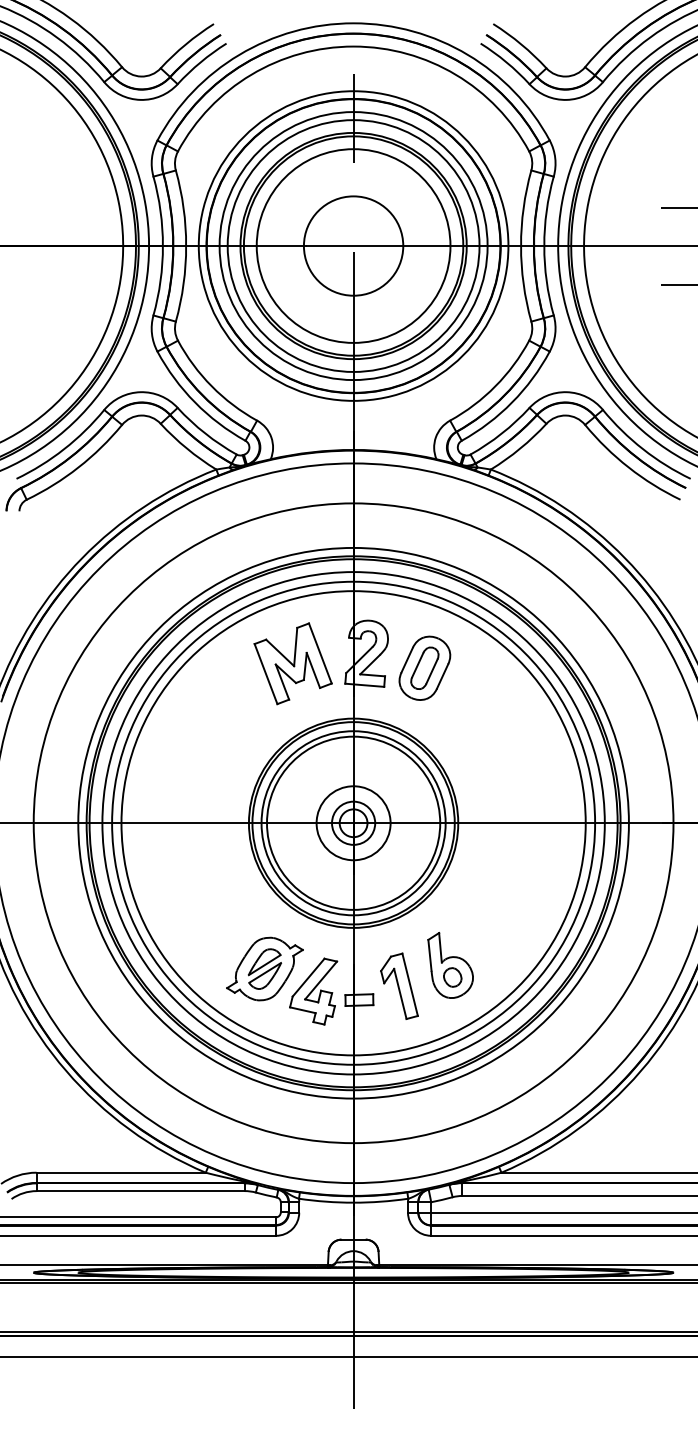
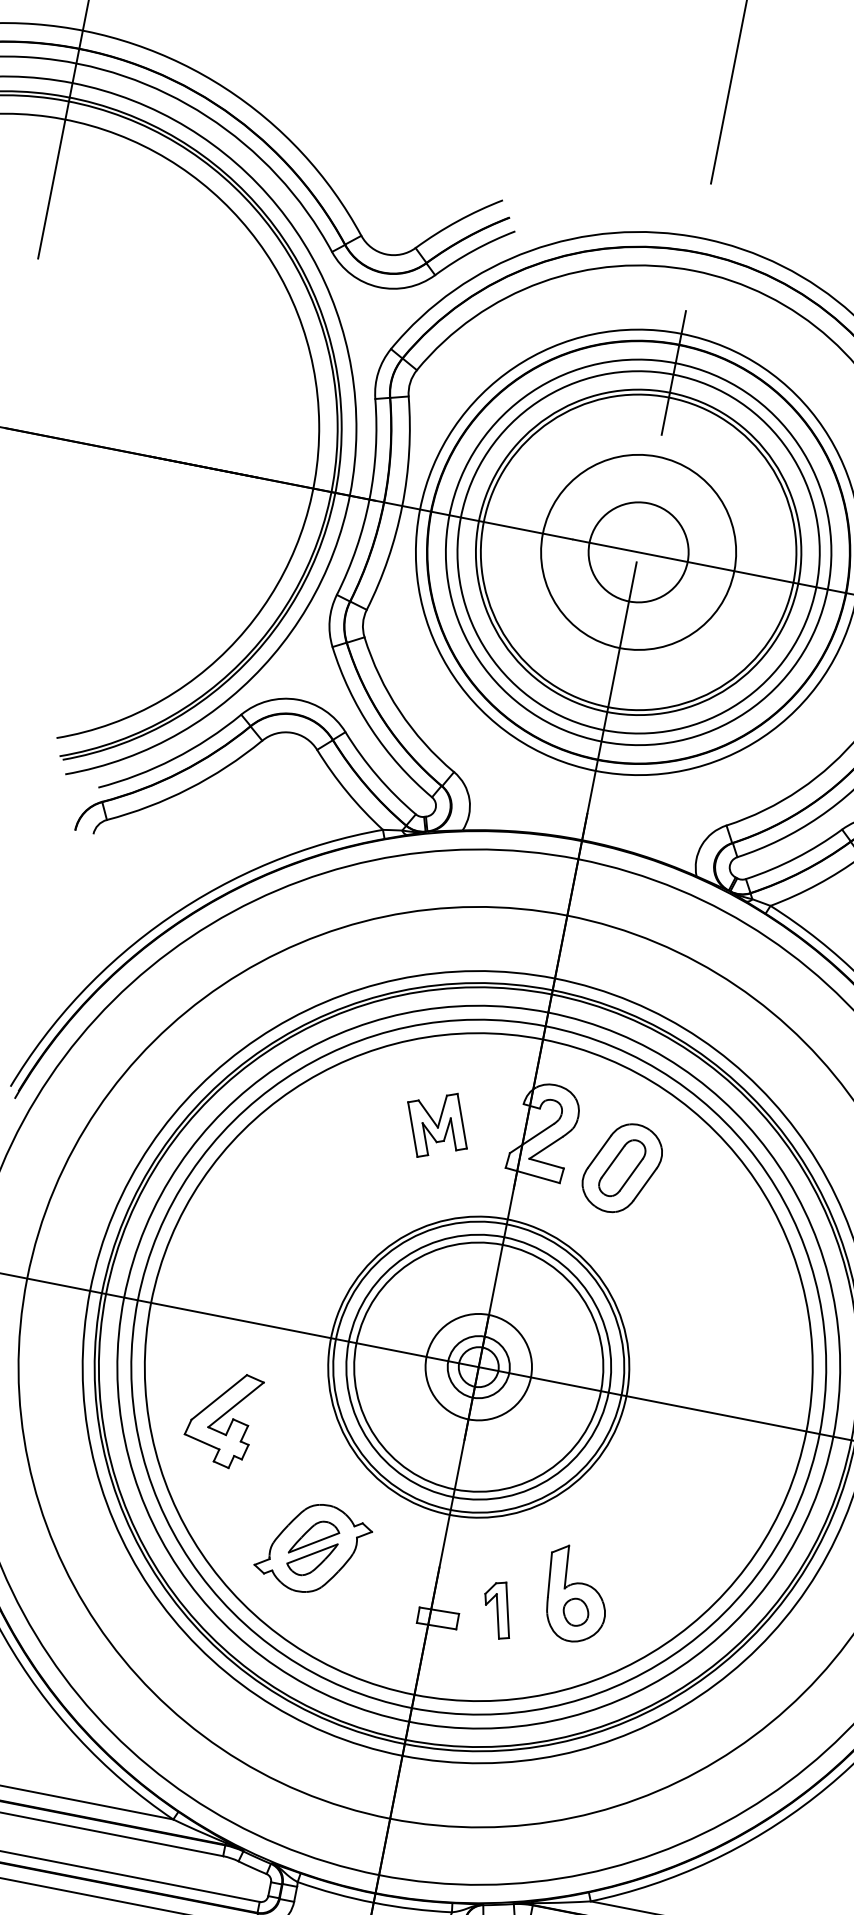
circle: (353, 245) -> (638, 551), size x0.7
circle: (353, 245) -> (638, 551), size x0.7
part: (292, 663) -> (436, 1124), size x0.6
part: (399, 985) -> (498, 1608), size x0.6
part: (313, 991) -> (222, 1418), moved

